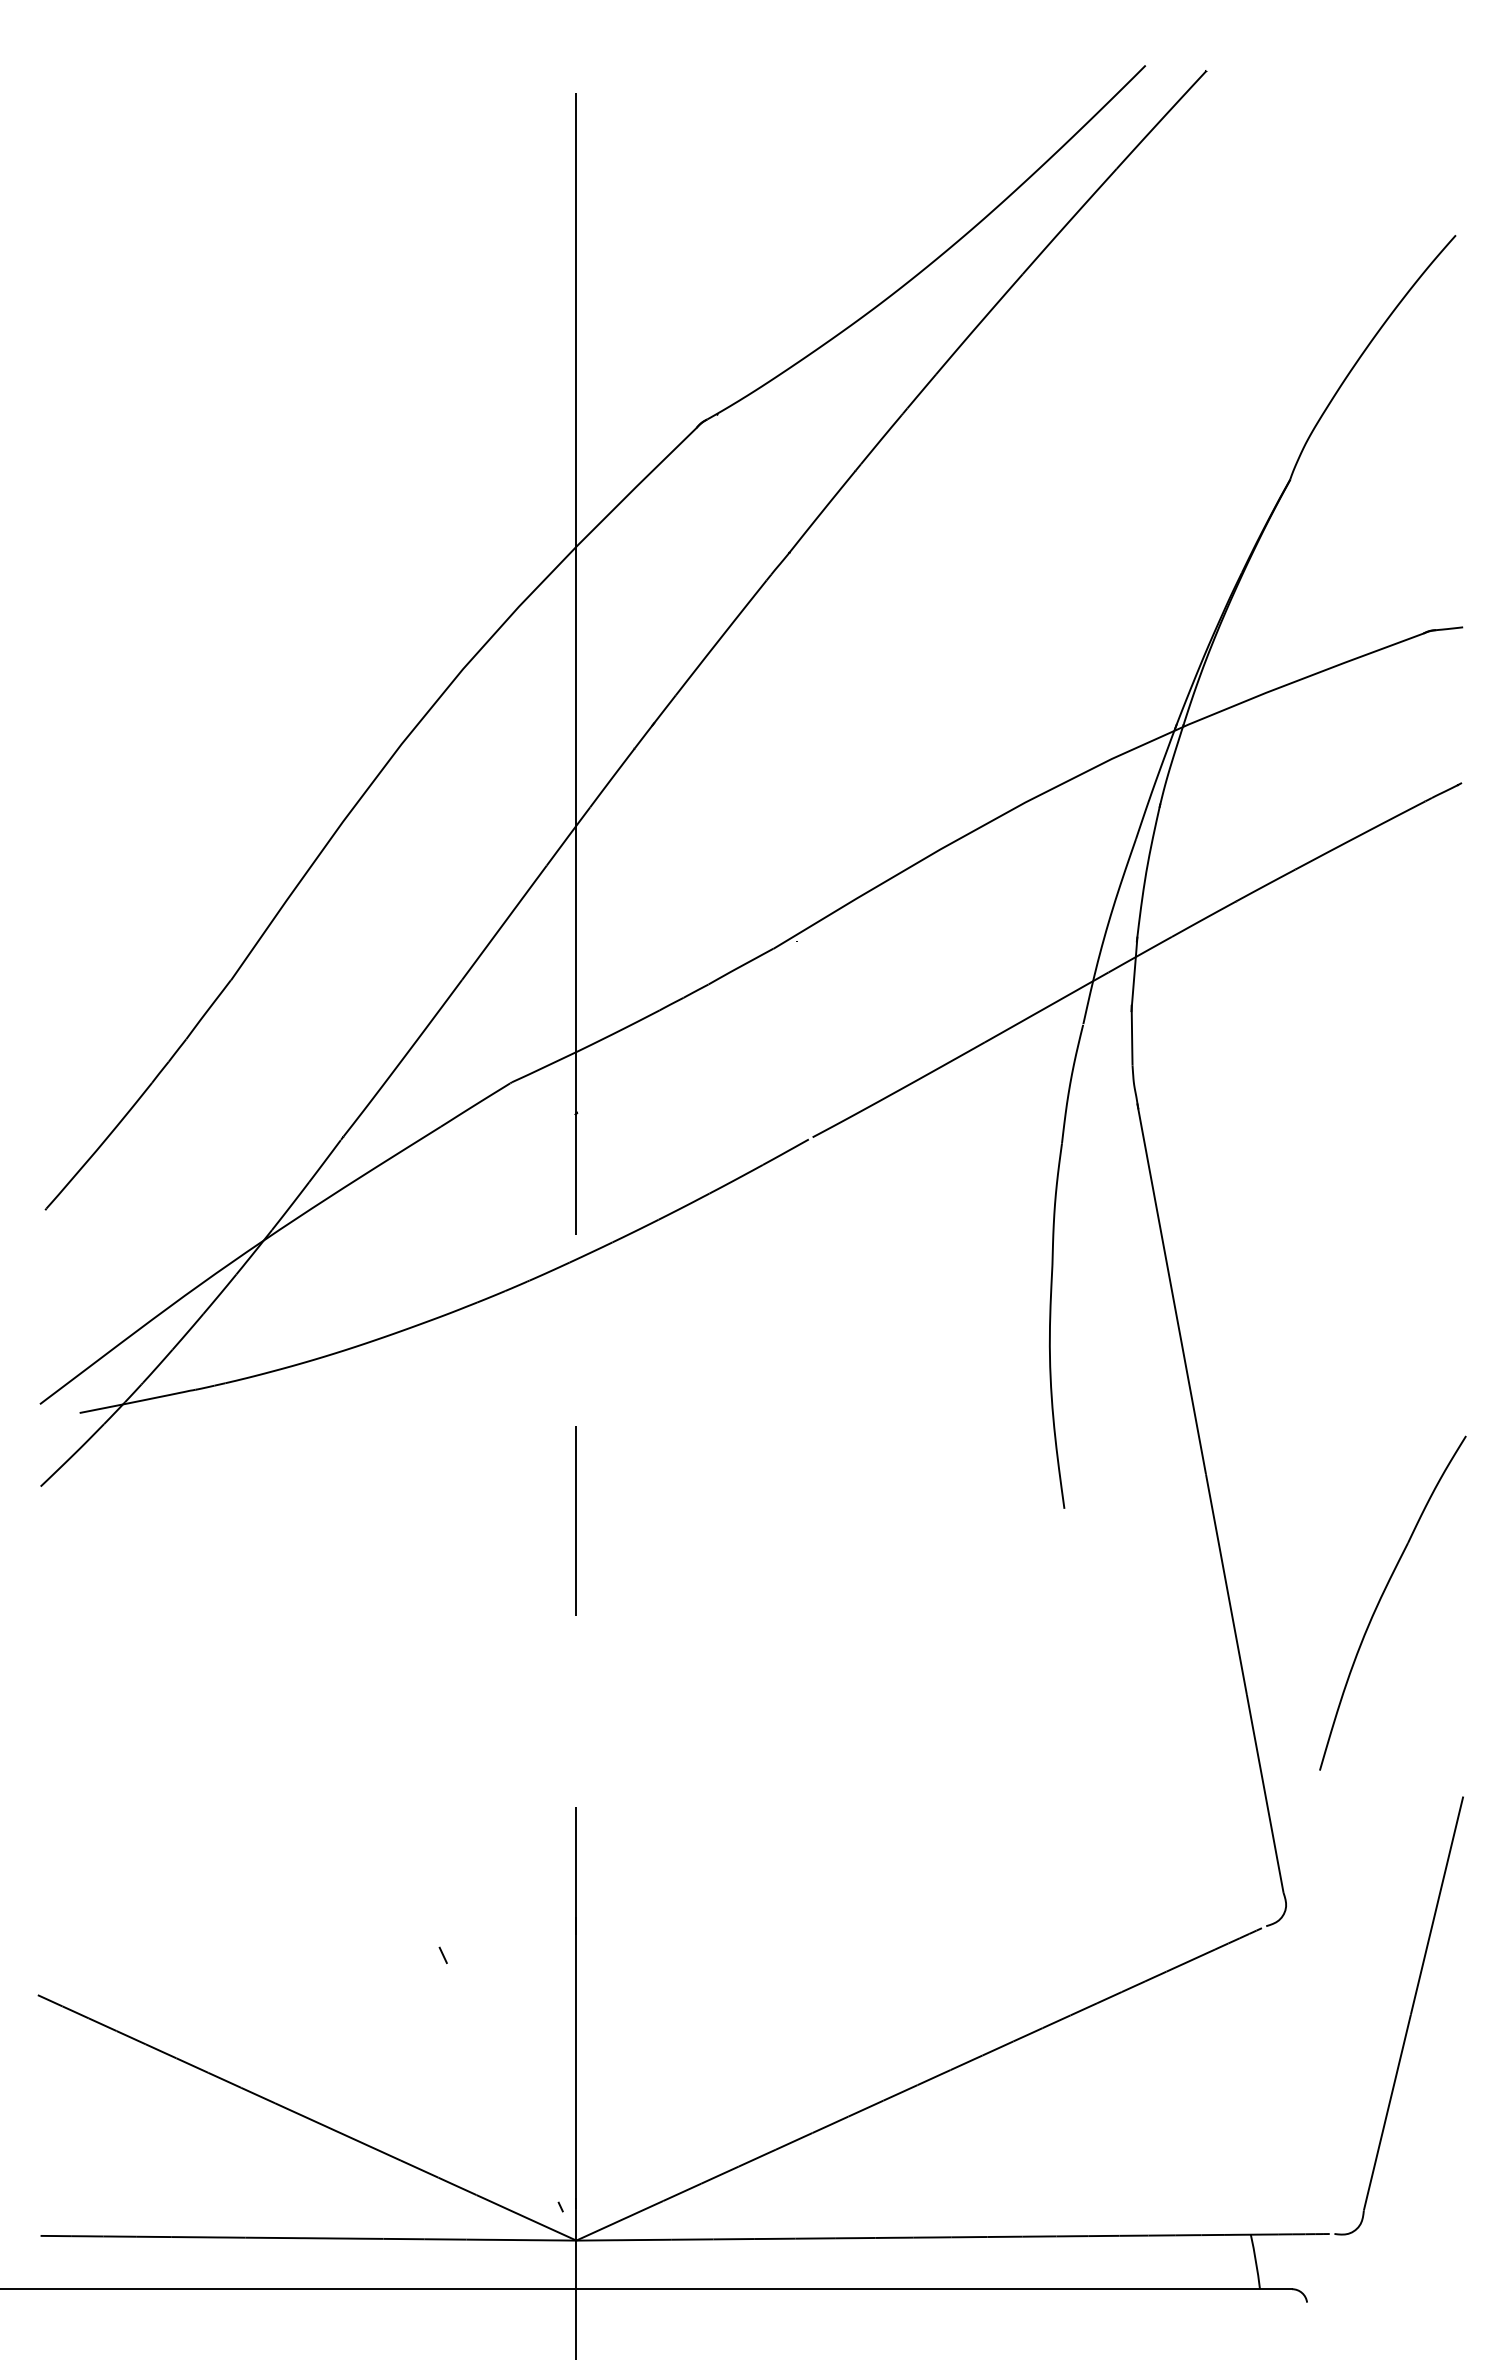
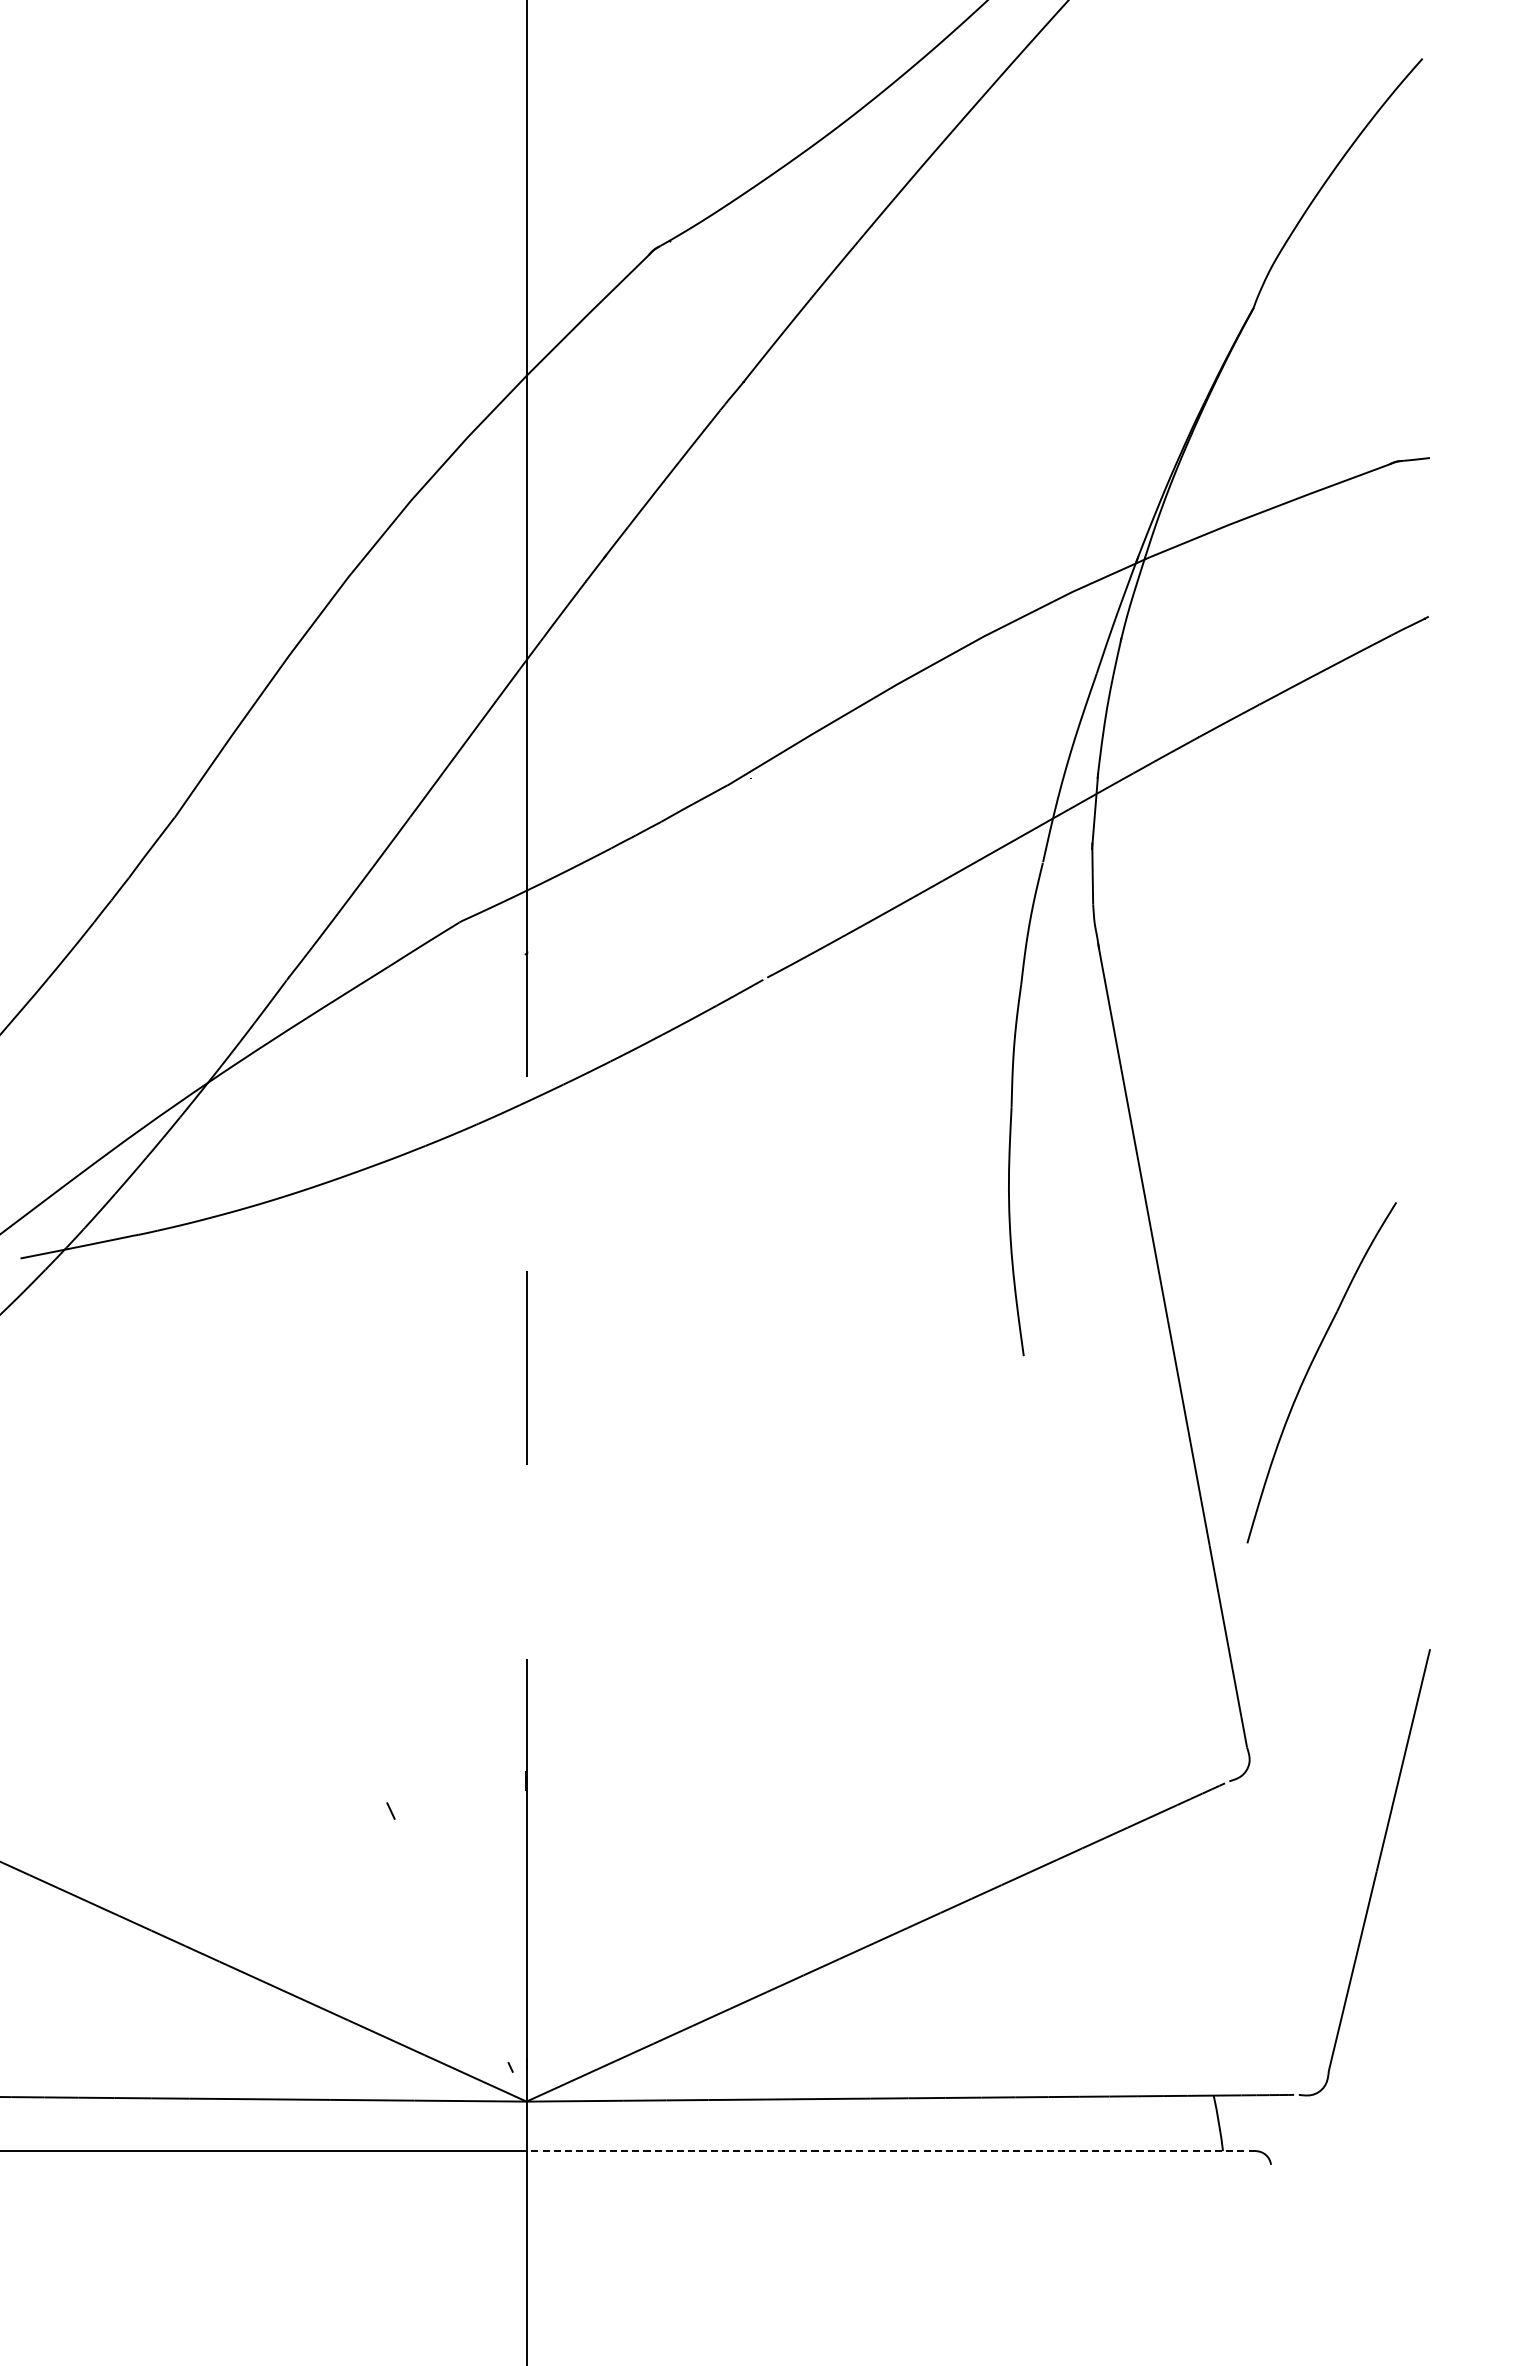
part: (1382, 1597) -> (1311, 1366), moved
line: (934, 2289) -> (891, 2151), solid -> dashed

